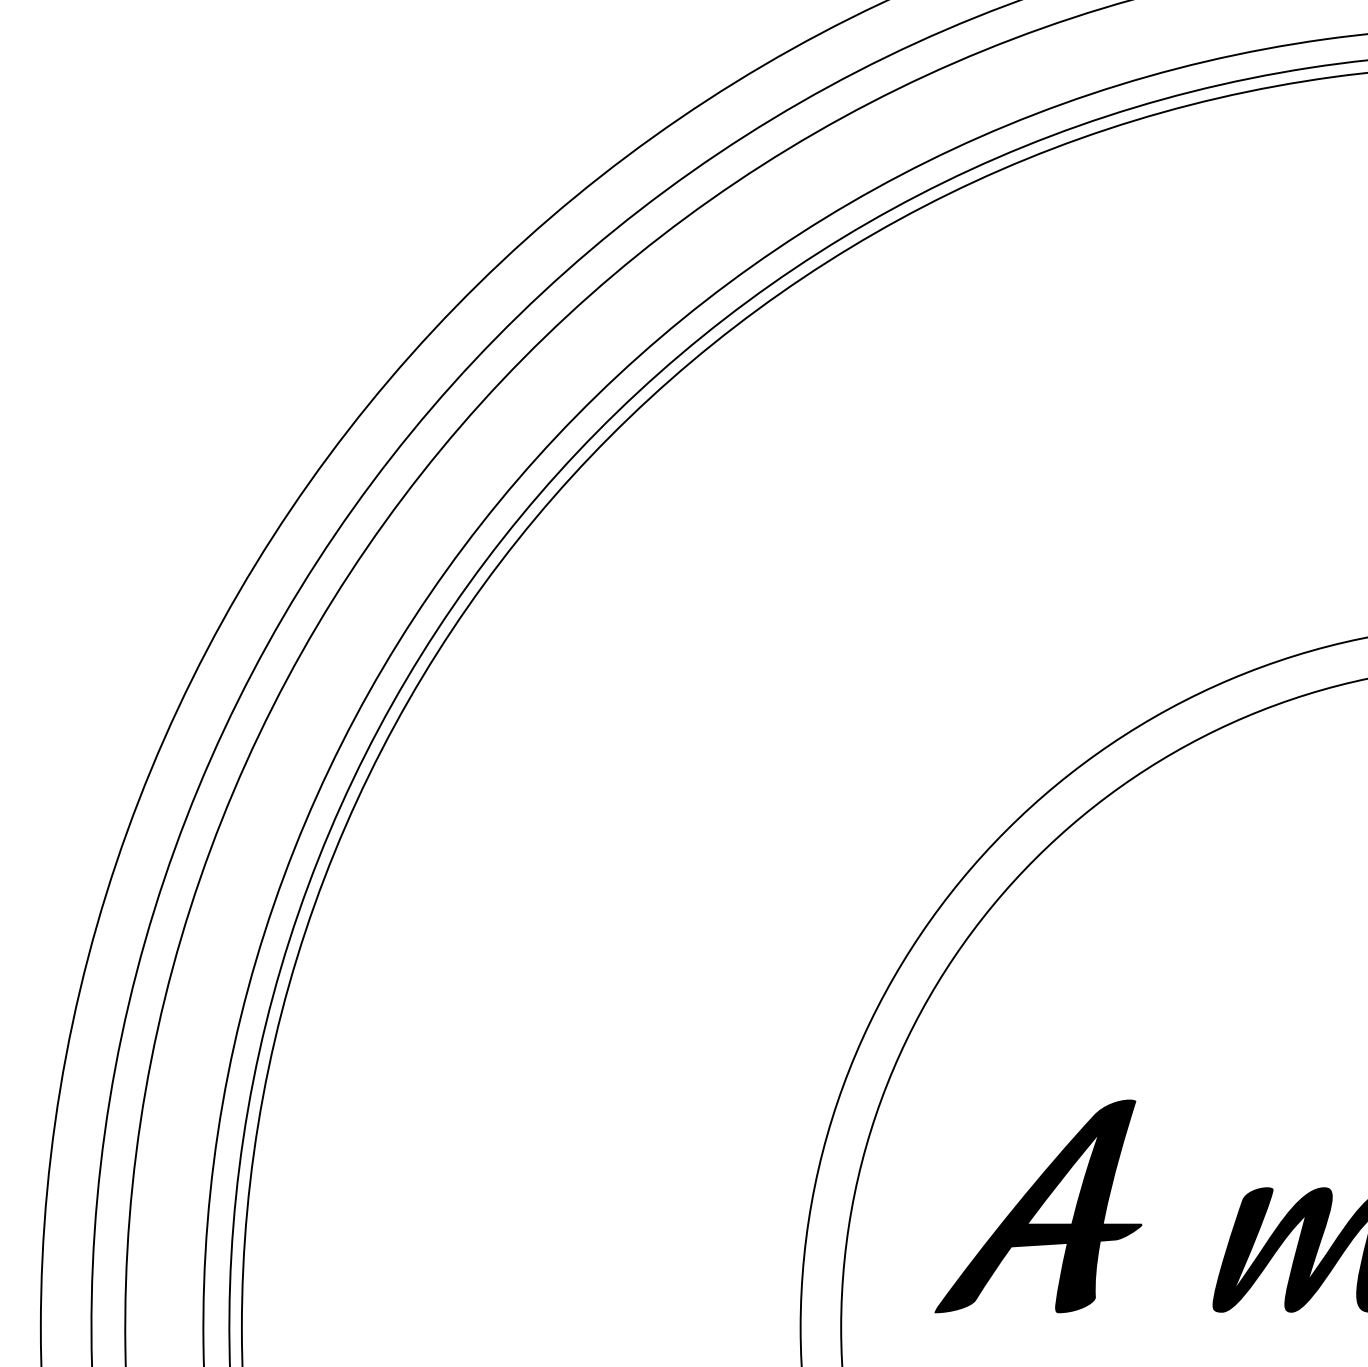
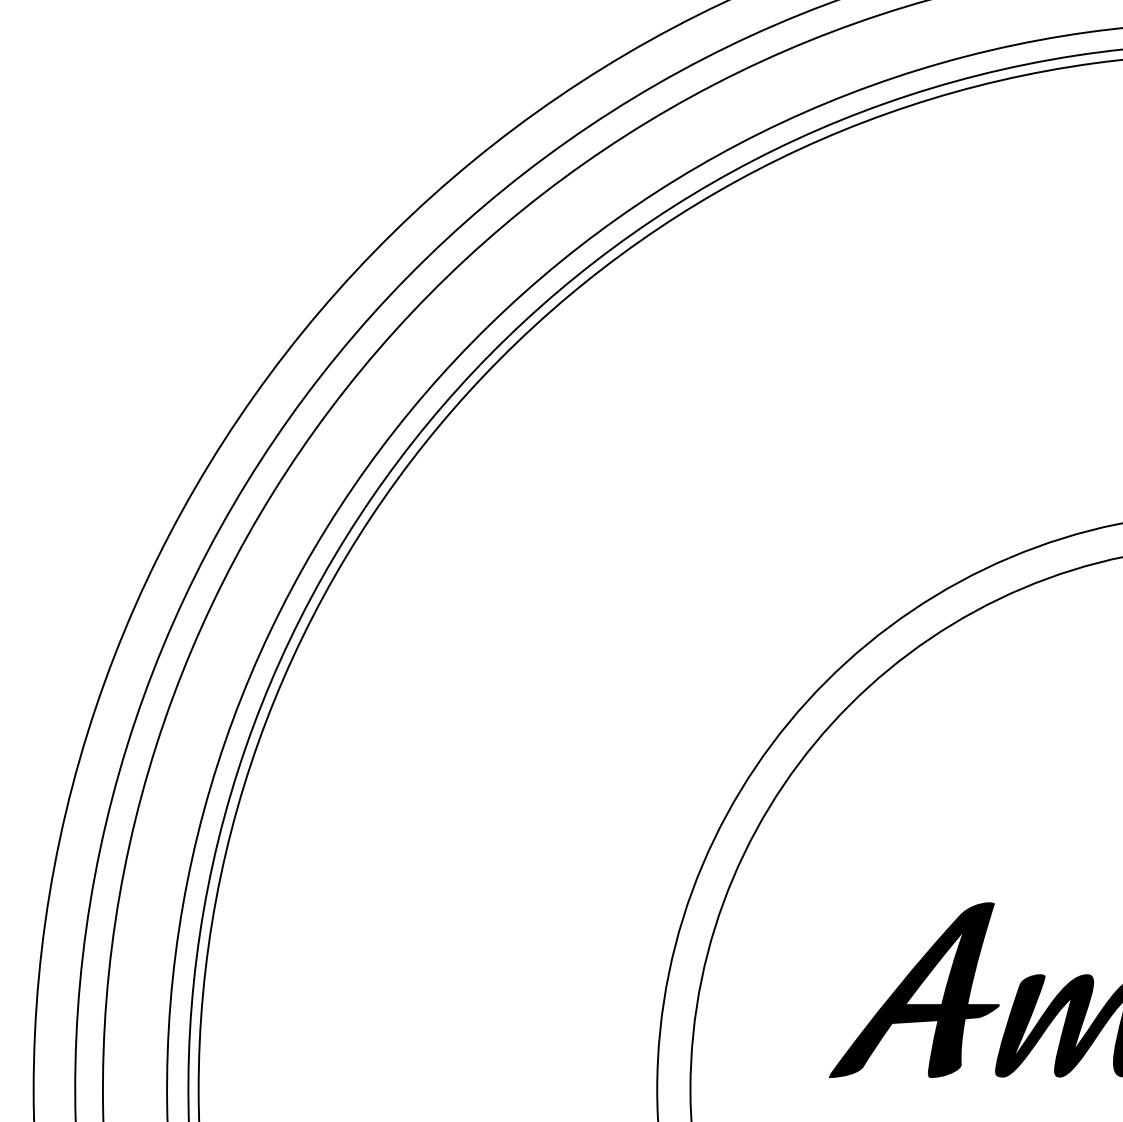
part: (1038, 1205) -> (914, 989), moved

